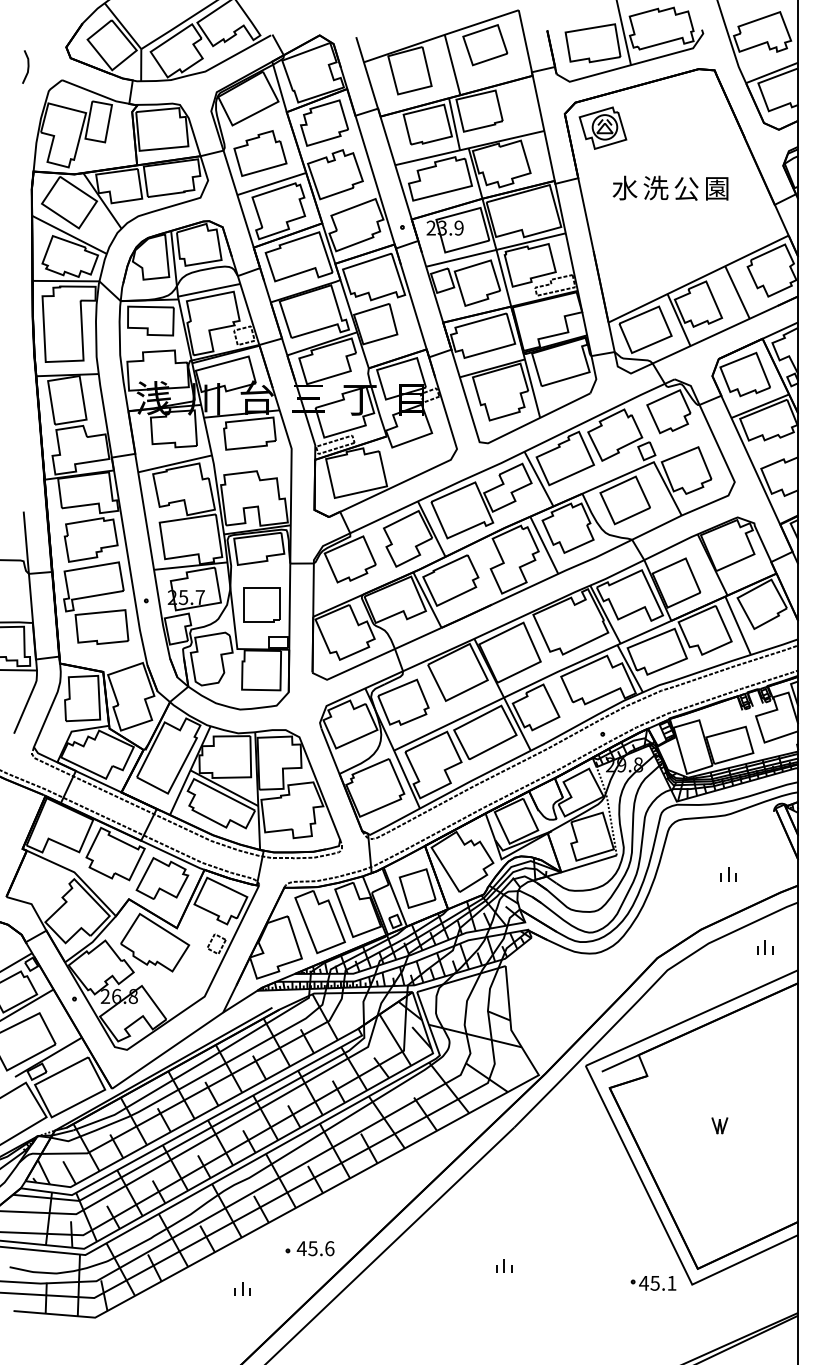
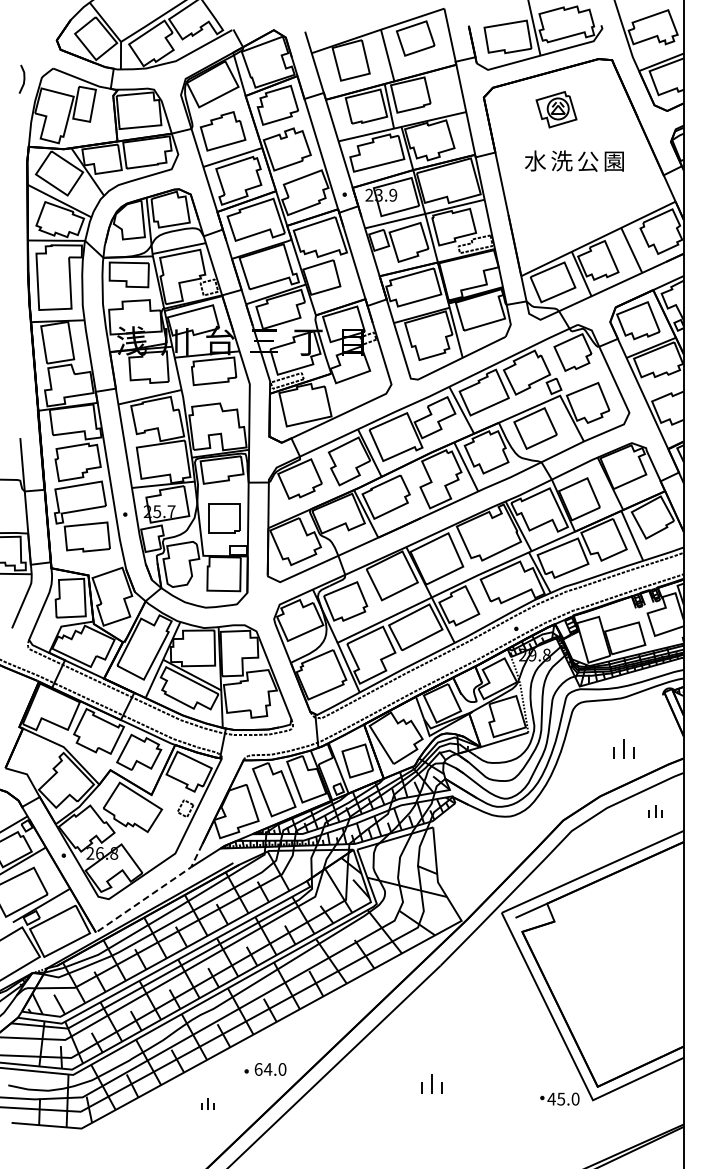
line: (27, 66) -> (23, 78), moved
part: (602, 127) -> (556, 109), moved
part: (729, 873) -> (624, 748), size x1.6
line: (180, 1042) -> (154, 892), solid -> dashed
part: (719, 1124) -> (616, 963), removed
text: (315, 1248) -> (270, 1069), 45.6 -> 64.0
part: (503, 1266) -> (431, 1084), size x1.6
text: (671, 1282) -> (575, 1098), 45.1 -> 45.0

